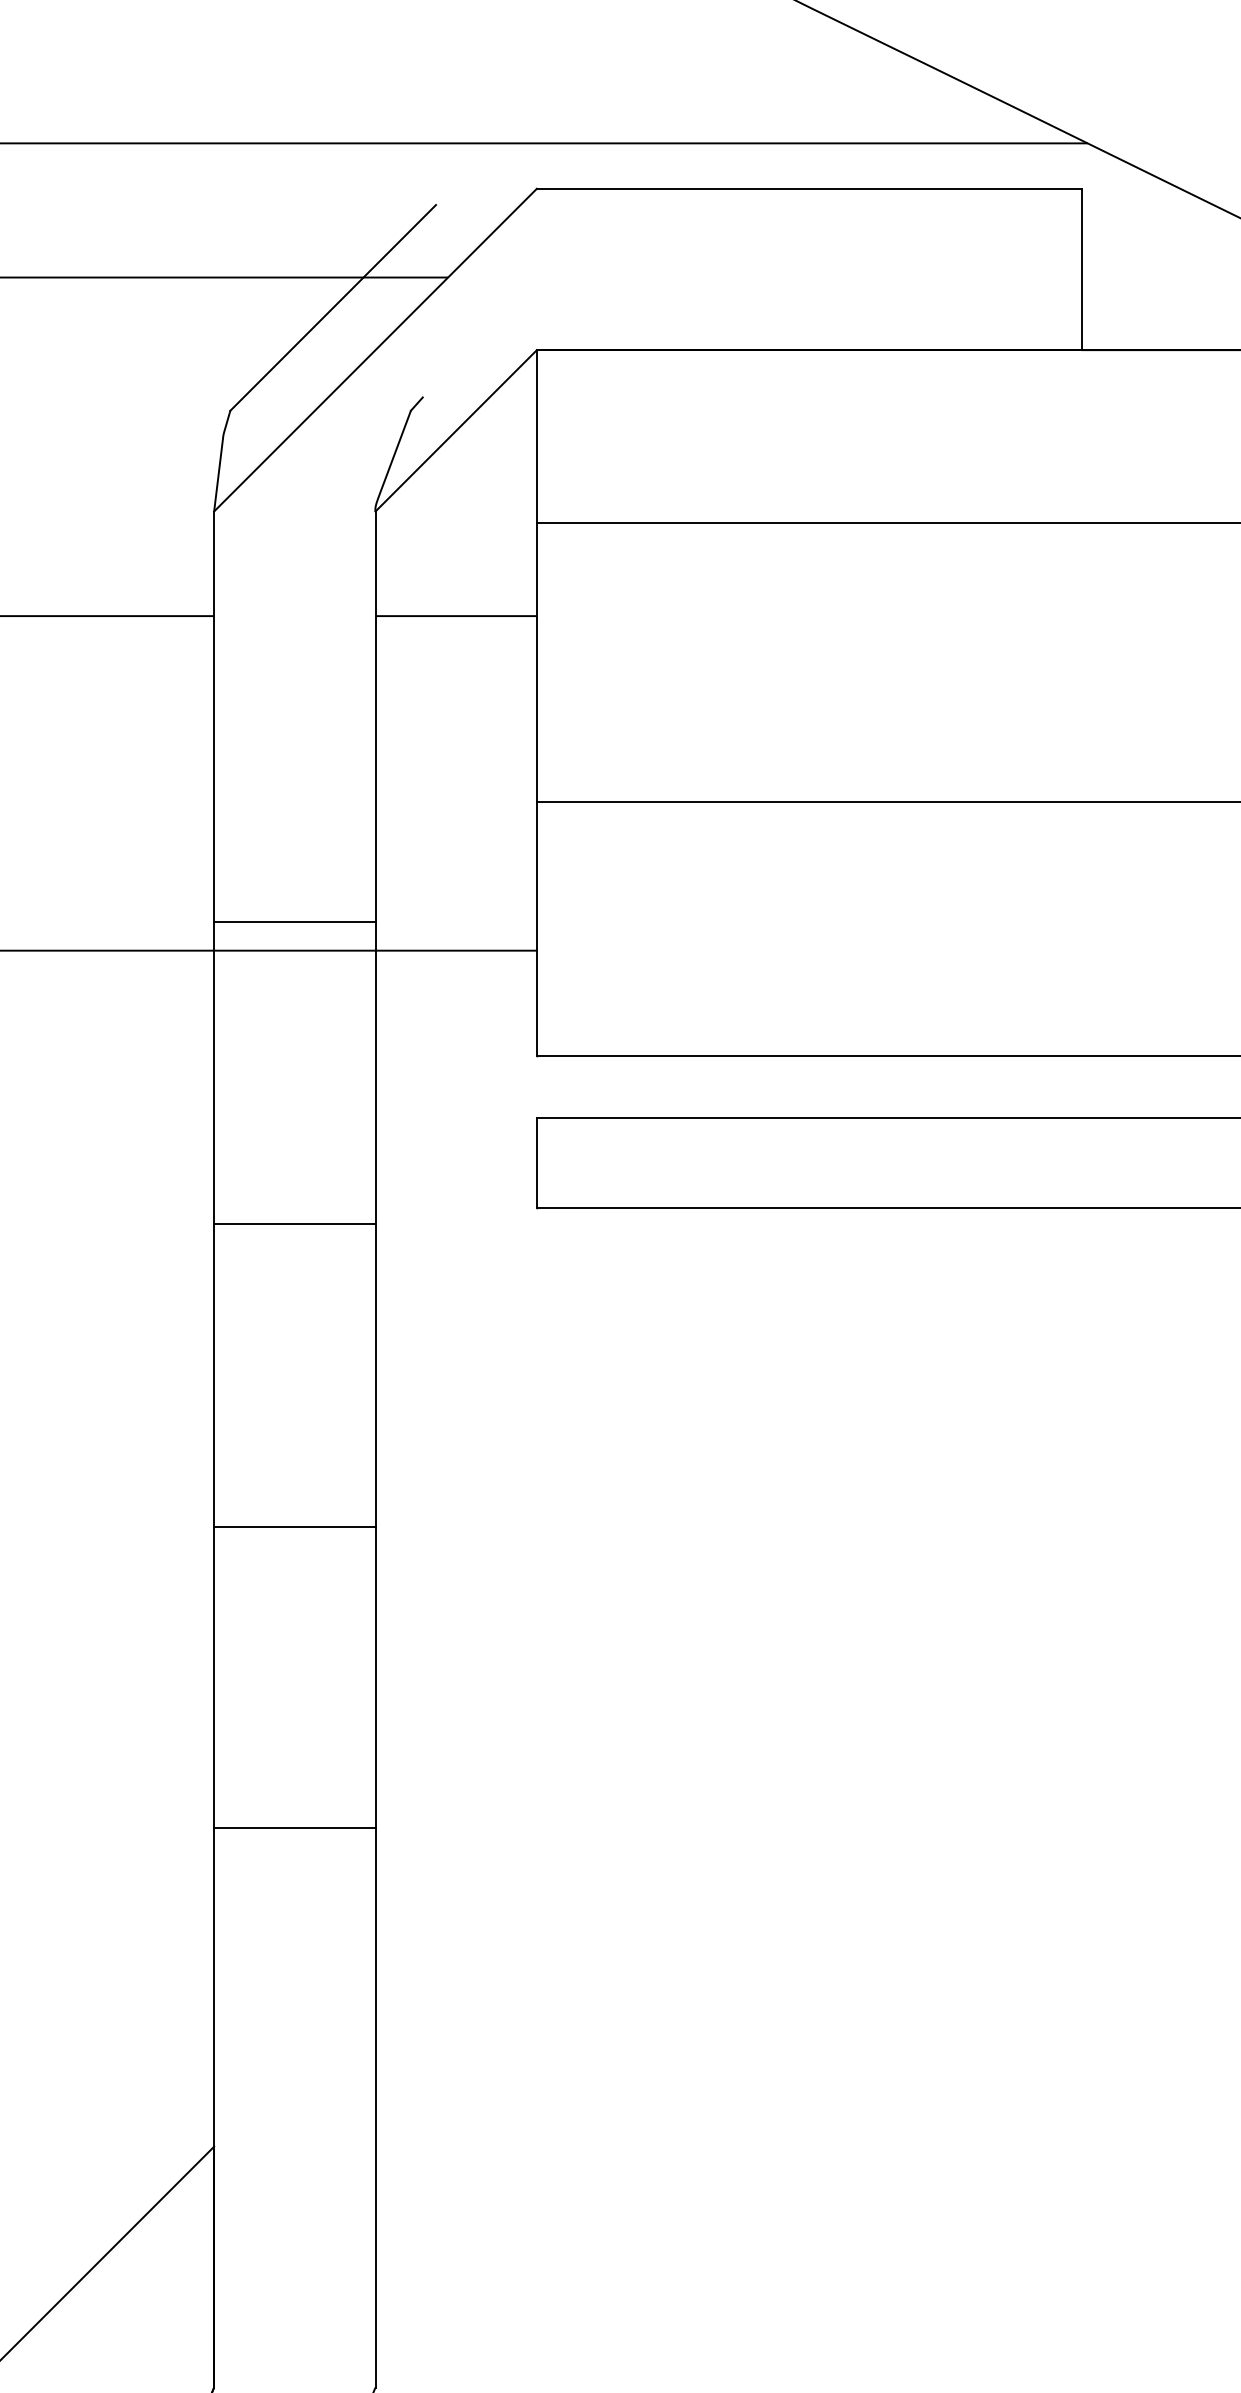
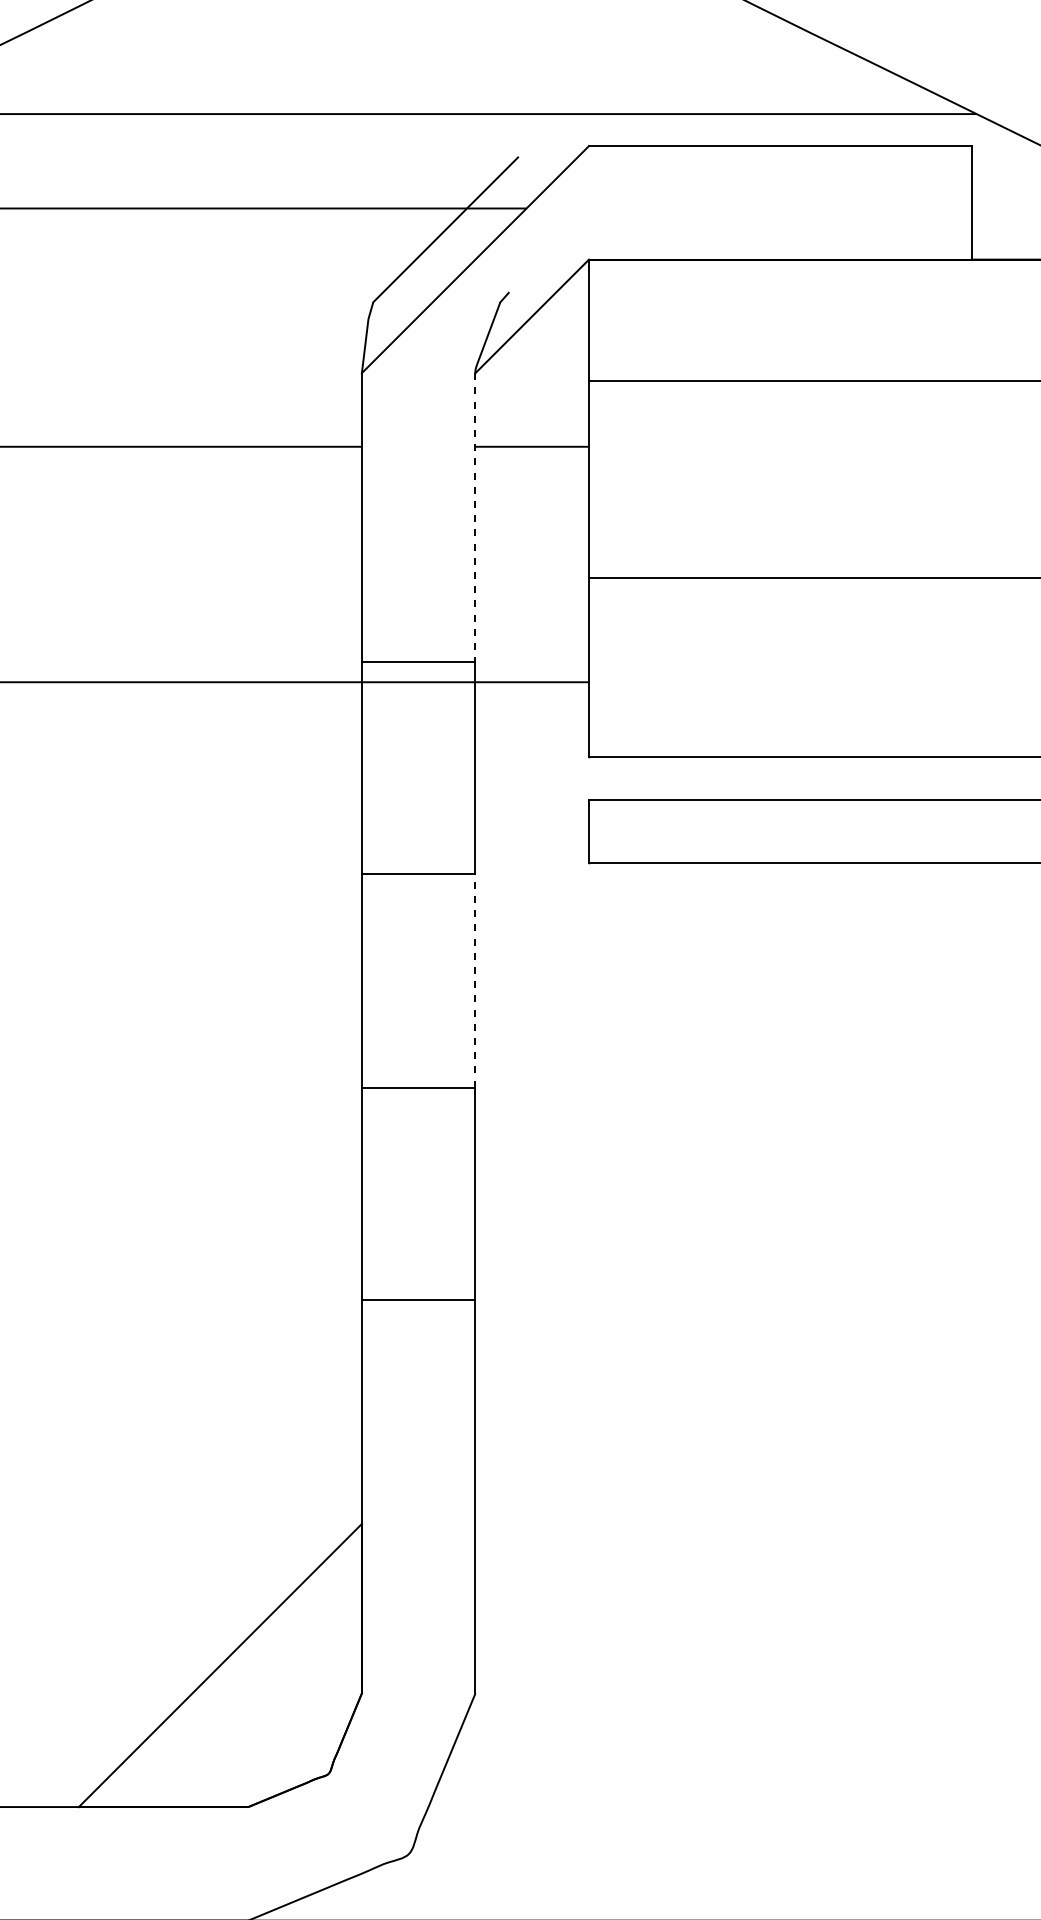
line: (375, 716) -> (475, 517), solid -> dashed
line: (375, 1374) -> (475, 980), solid -> dashed

